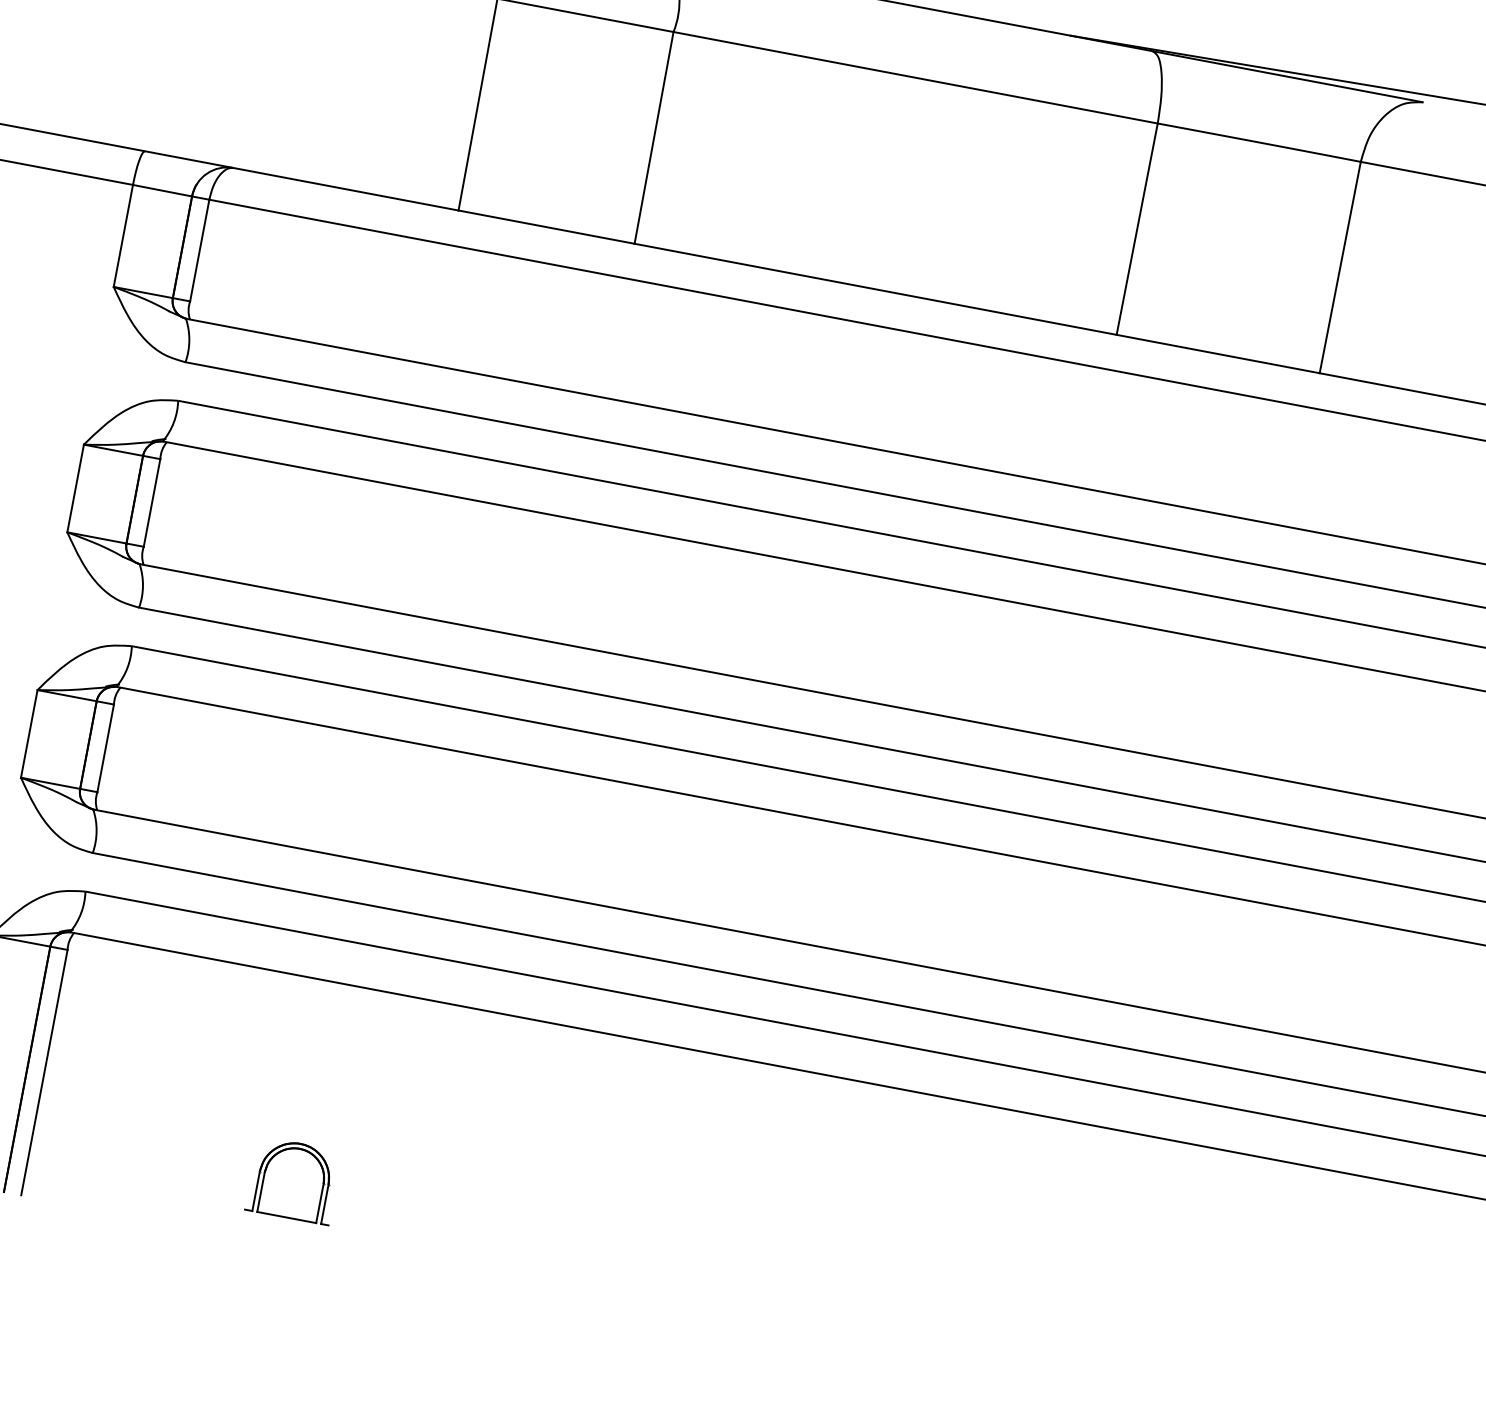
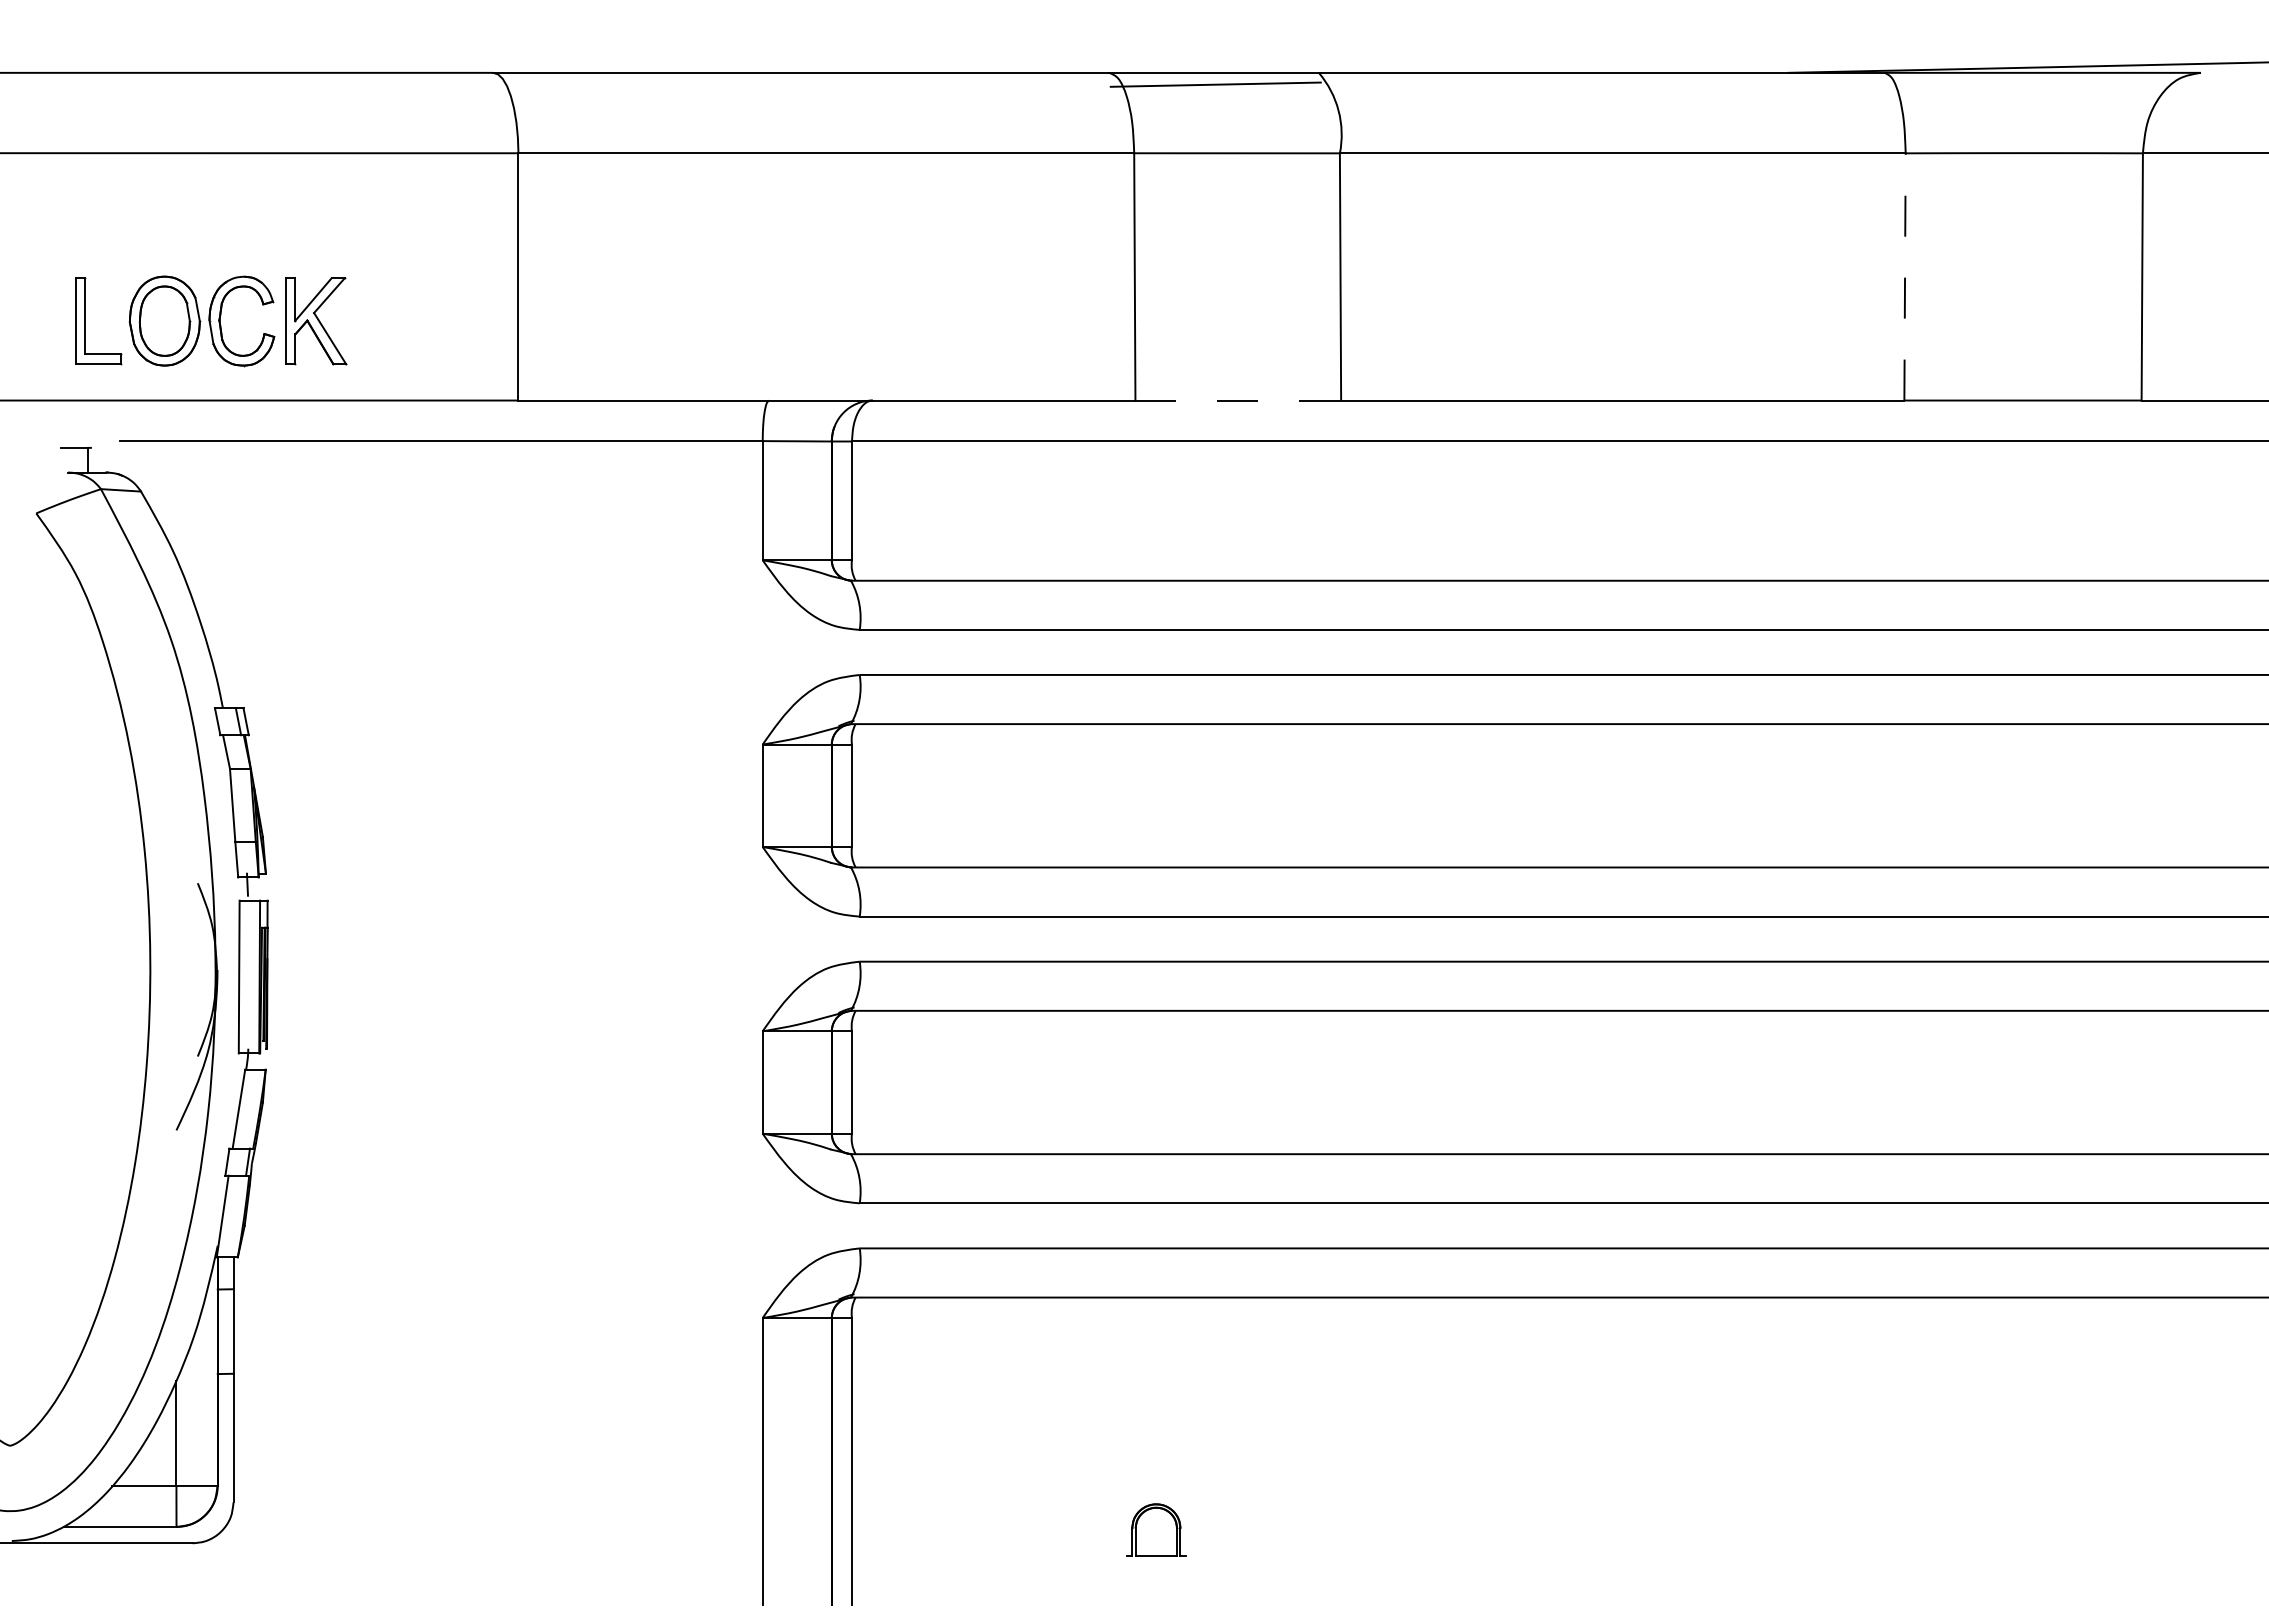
line: (546, 227) -> (1238, 400), solid -> dashed
line: (1137, 228) -> (1905, 276), solid -> dashed
part: (294, 1180) -> (1156, 1529), size x0.6

